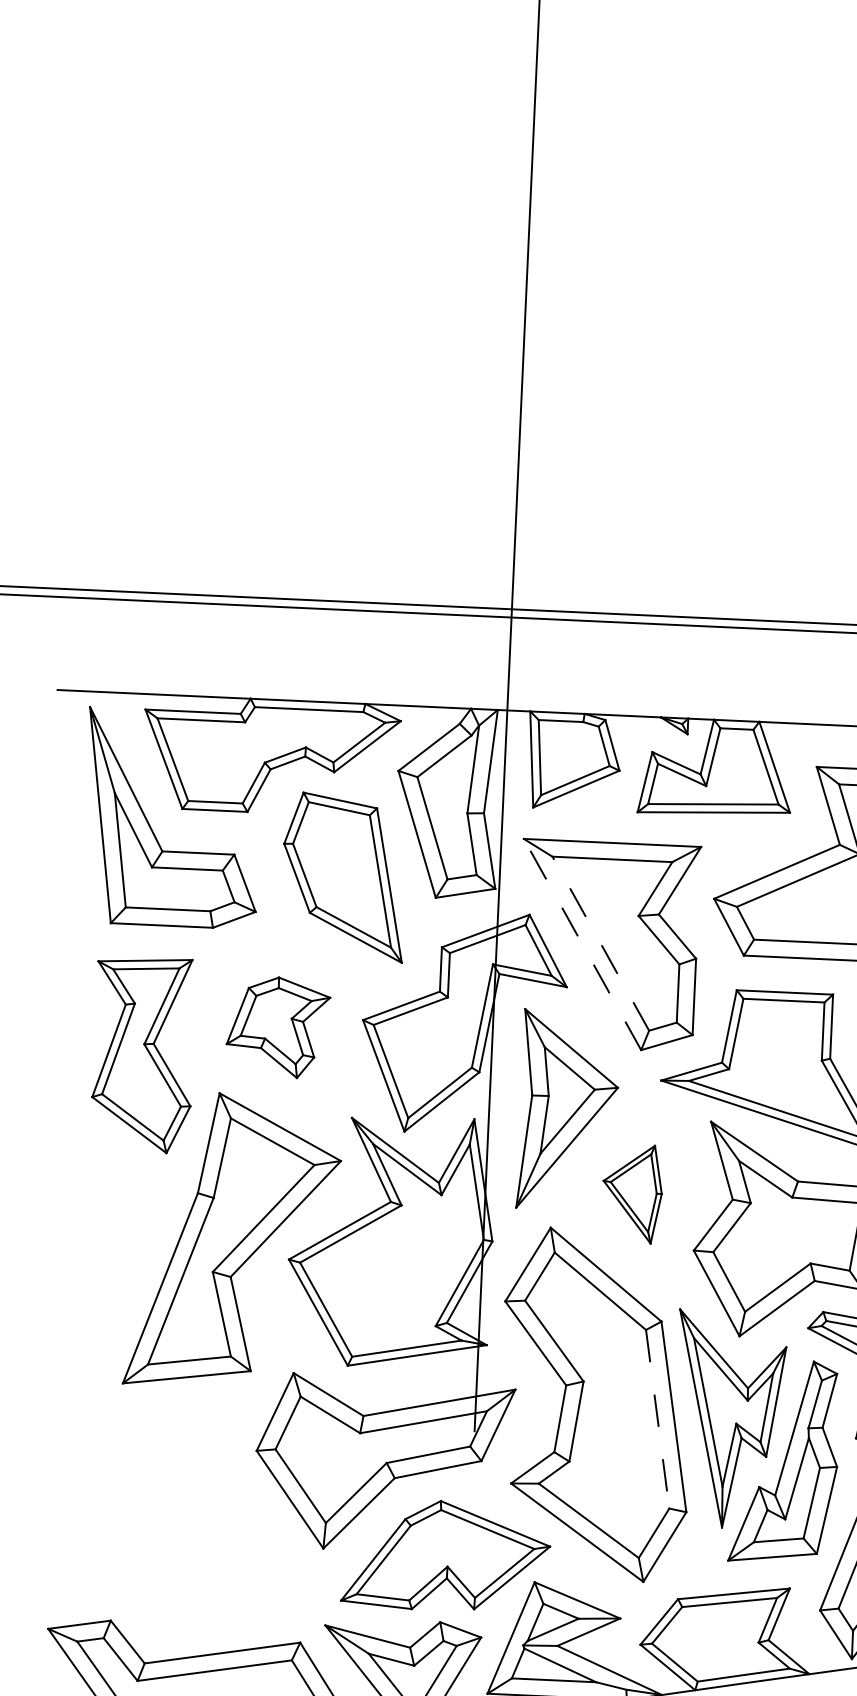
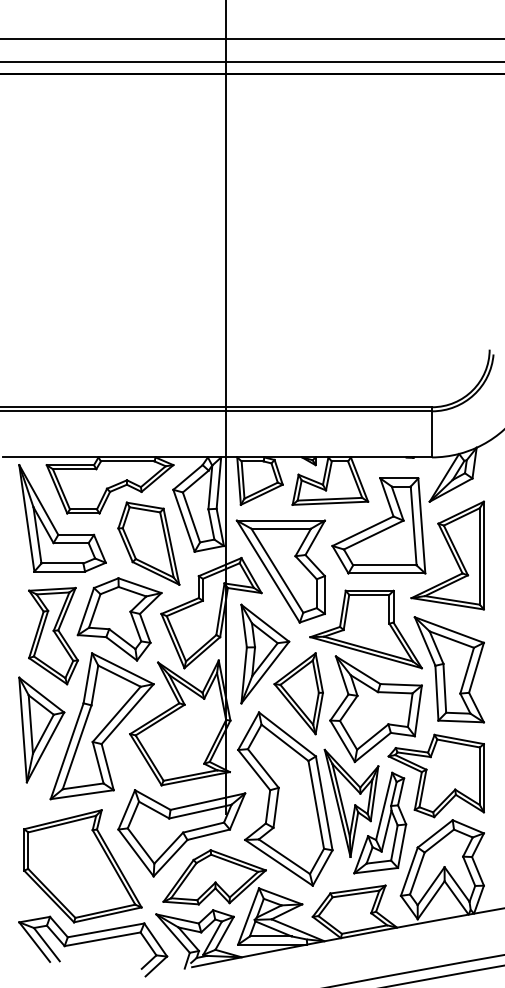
line: (601, 943) -> (277, 570), dashed -> solid
line: (582, 944) -> (268, 571), dashed -> solid
part: (278, 1027) -> (119, 619), size x1.67
part: (632, 1193) -> (298, 693), size x1.67
part: (110, 1242) -> (41, 729), added
line: (658, 1418) -> (316, 804), dashed -> solid
part: (180, 1522) -> (82, 866), added

